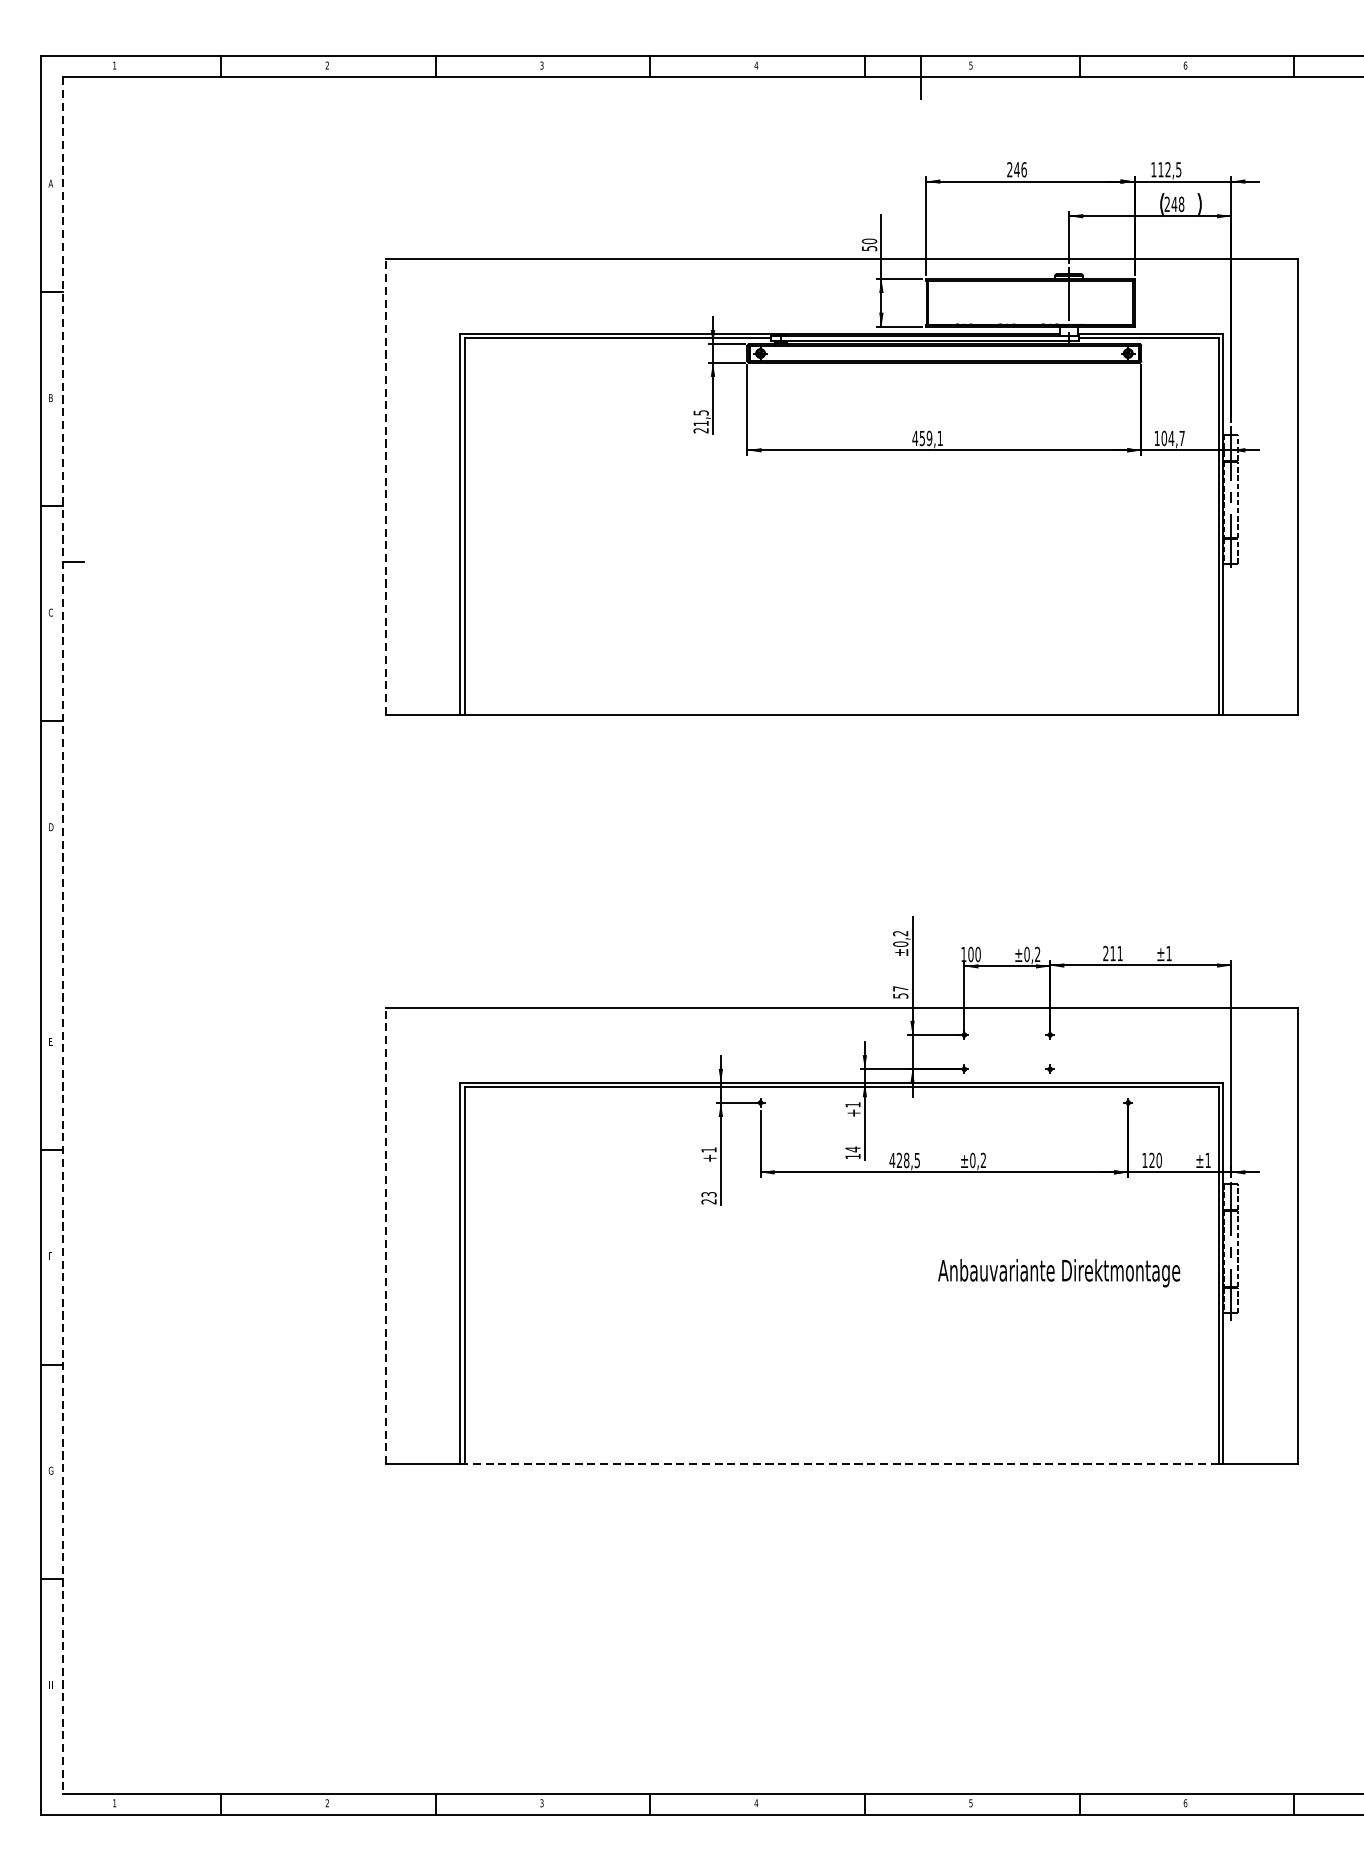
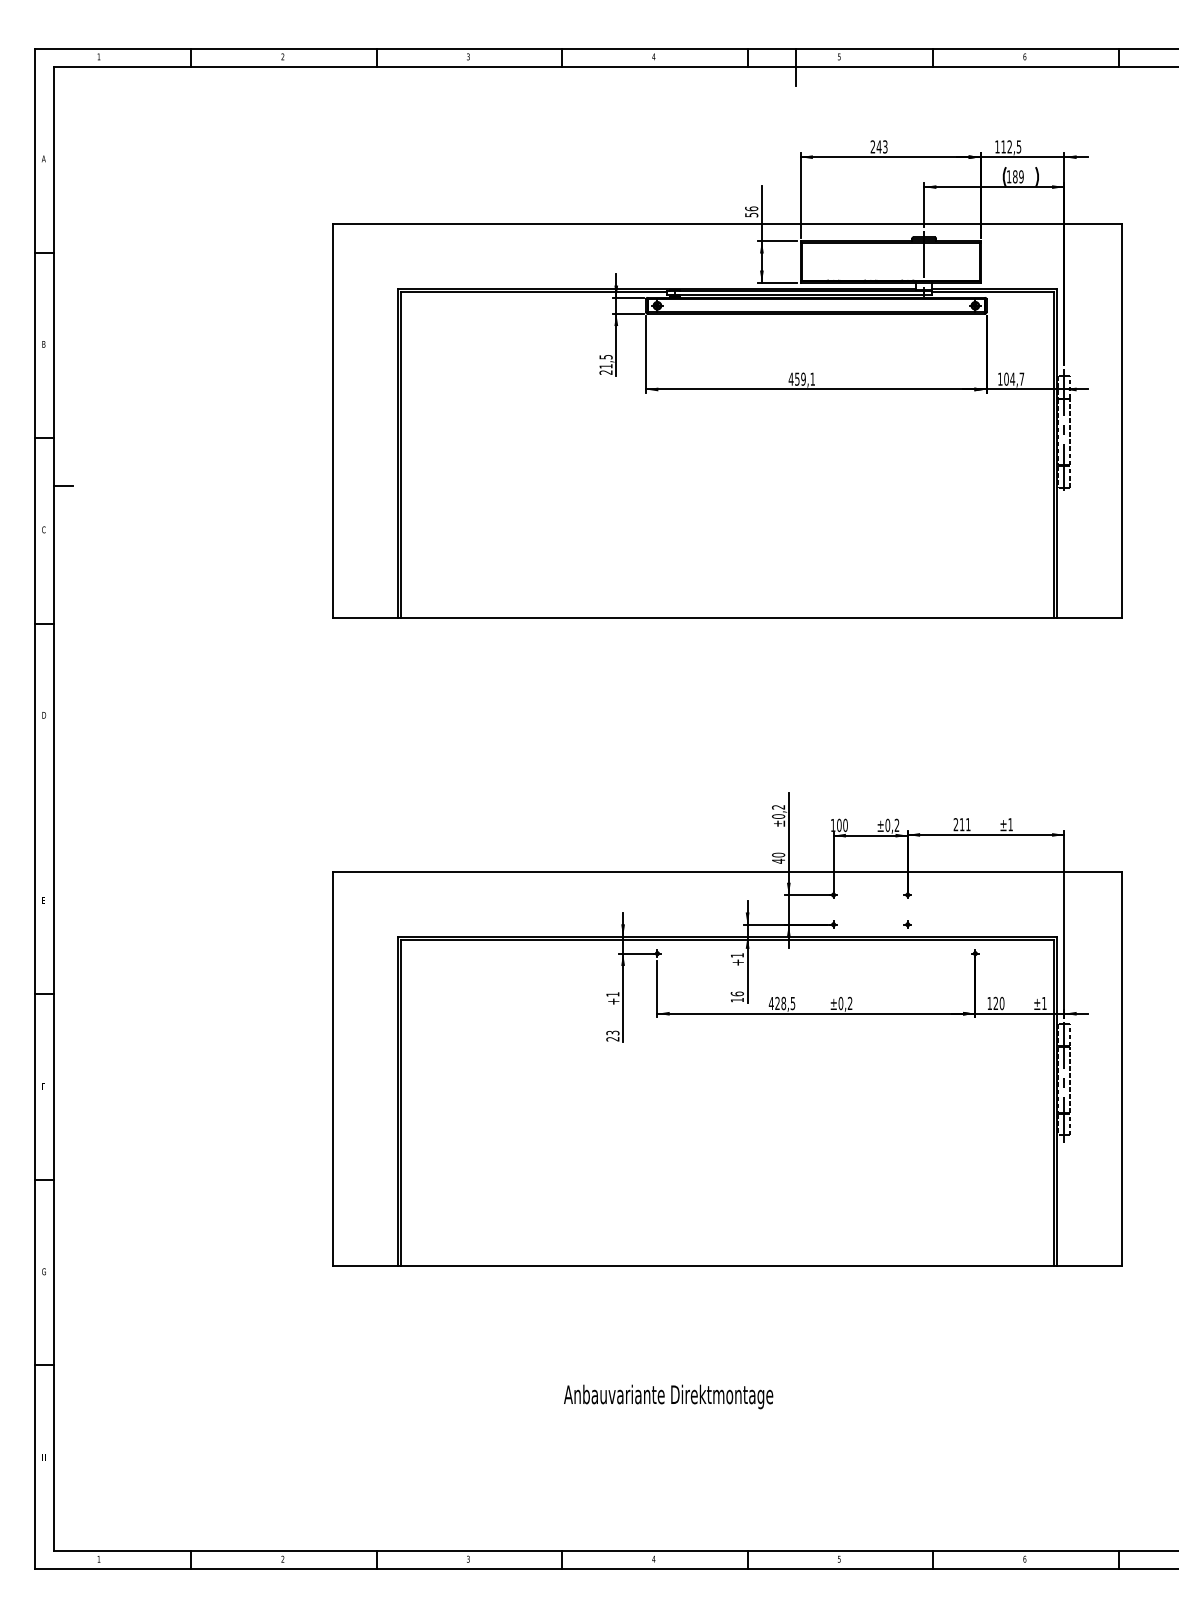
text: (1024, 169) -> (885, 146), 246 -> 243
text: (1173, 203) -> (1014, 176), 248 -> 189
text: (869, 240) -> (751, 208), 50 -> 56
line: (385, 487) -> (333, 421), dashed -> solid
line: (63, 934) -> (54, 808), dashed -> solid
text: (900, 991) -> (778, 857), 57 -> 40
text: (852, 1148) -> (736, 993), 14 -> 16
line: (385, 1236) -> (333, 1069), dashed -> solid
text: (1059, 1272) -> (668, 1396), moved
line: (841, 1463) -> (727, 1265), dashed -> solid

